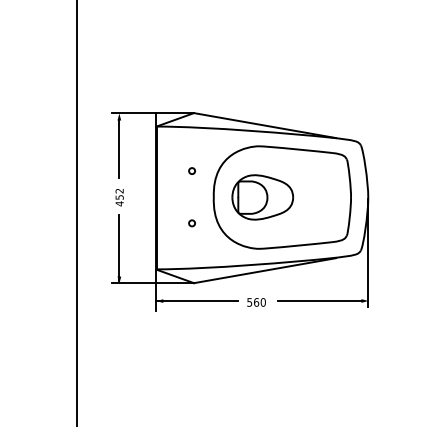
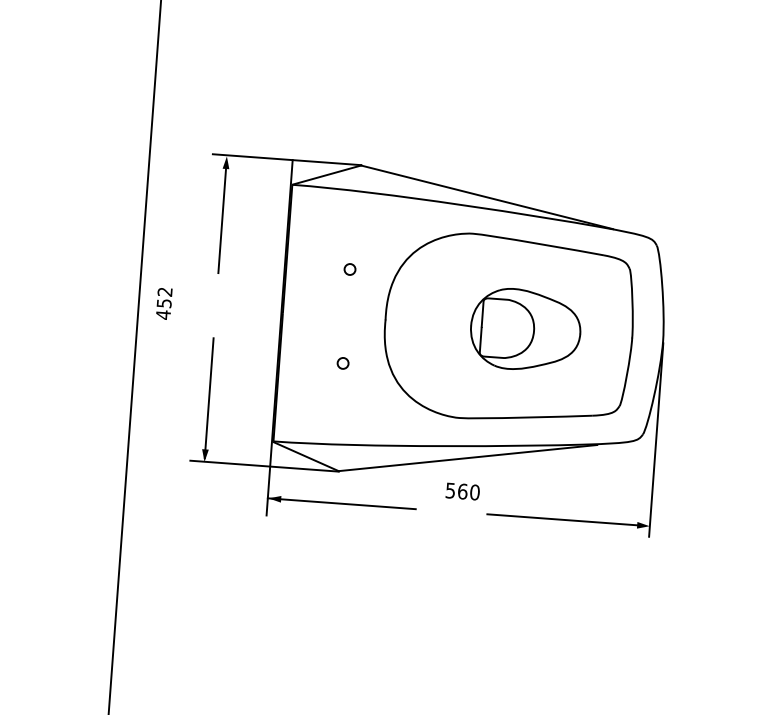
text: (119, 197) -> (163, 303), moved
part: (262, 197) -> (525, 330), moved
text: (256, 302) -> (462, 491), moved

